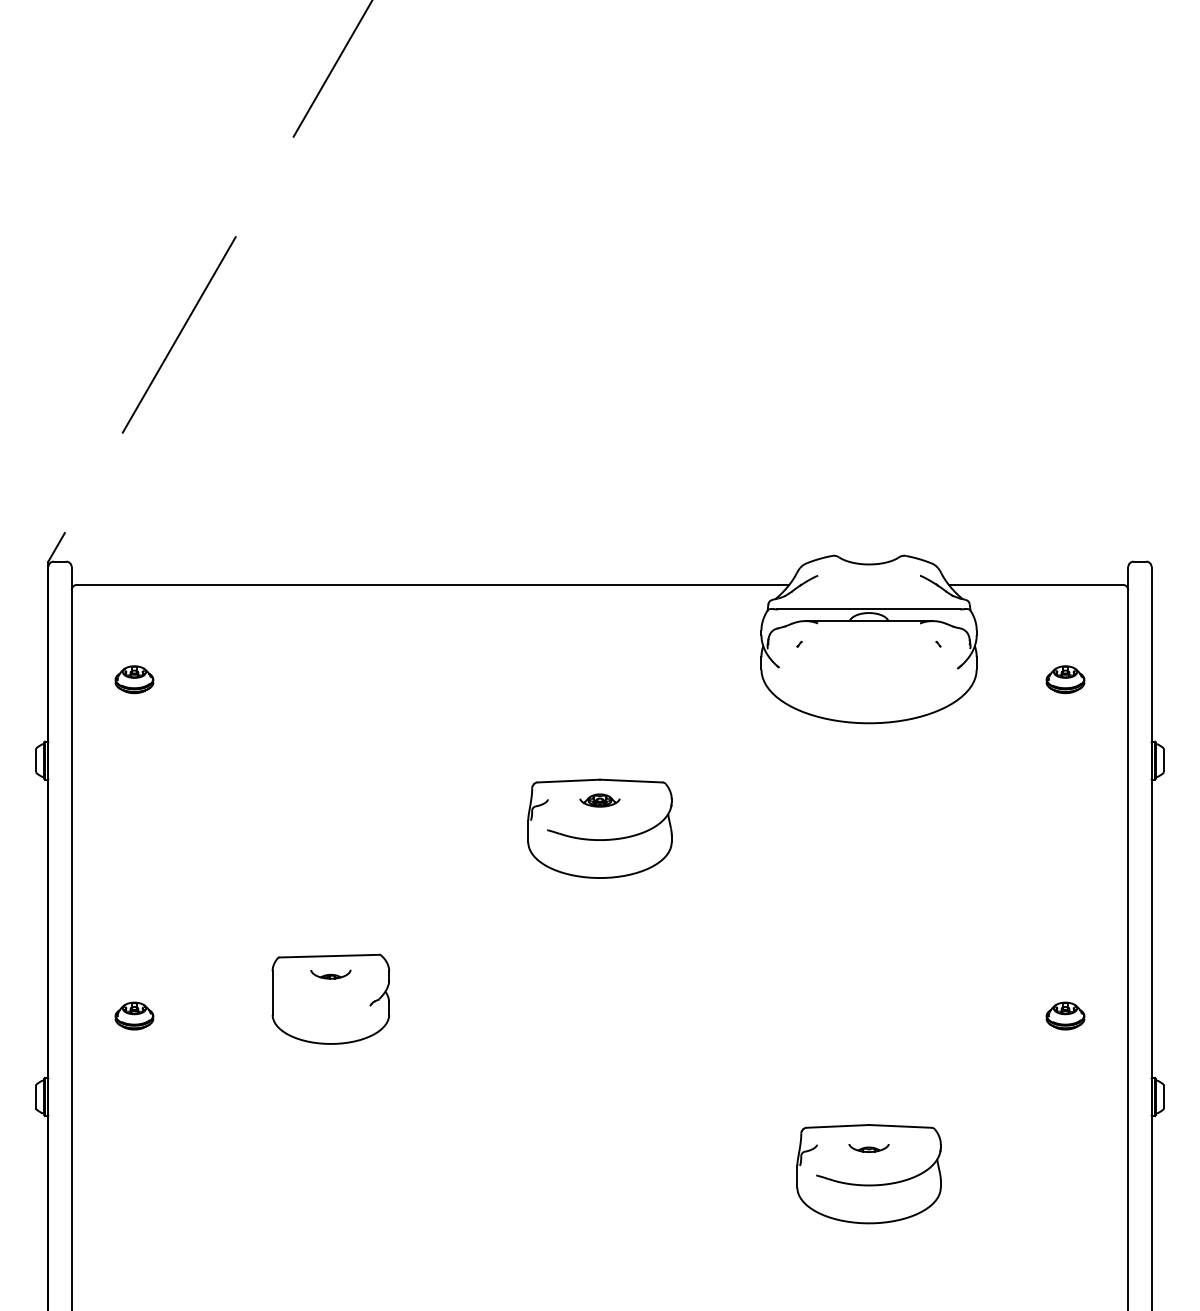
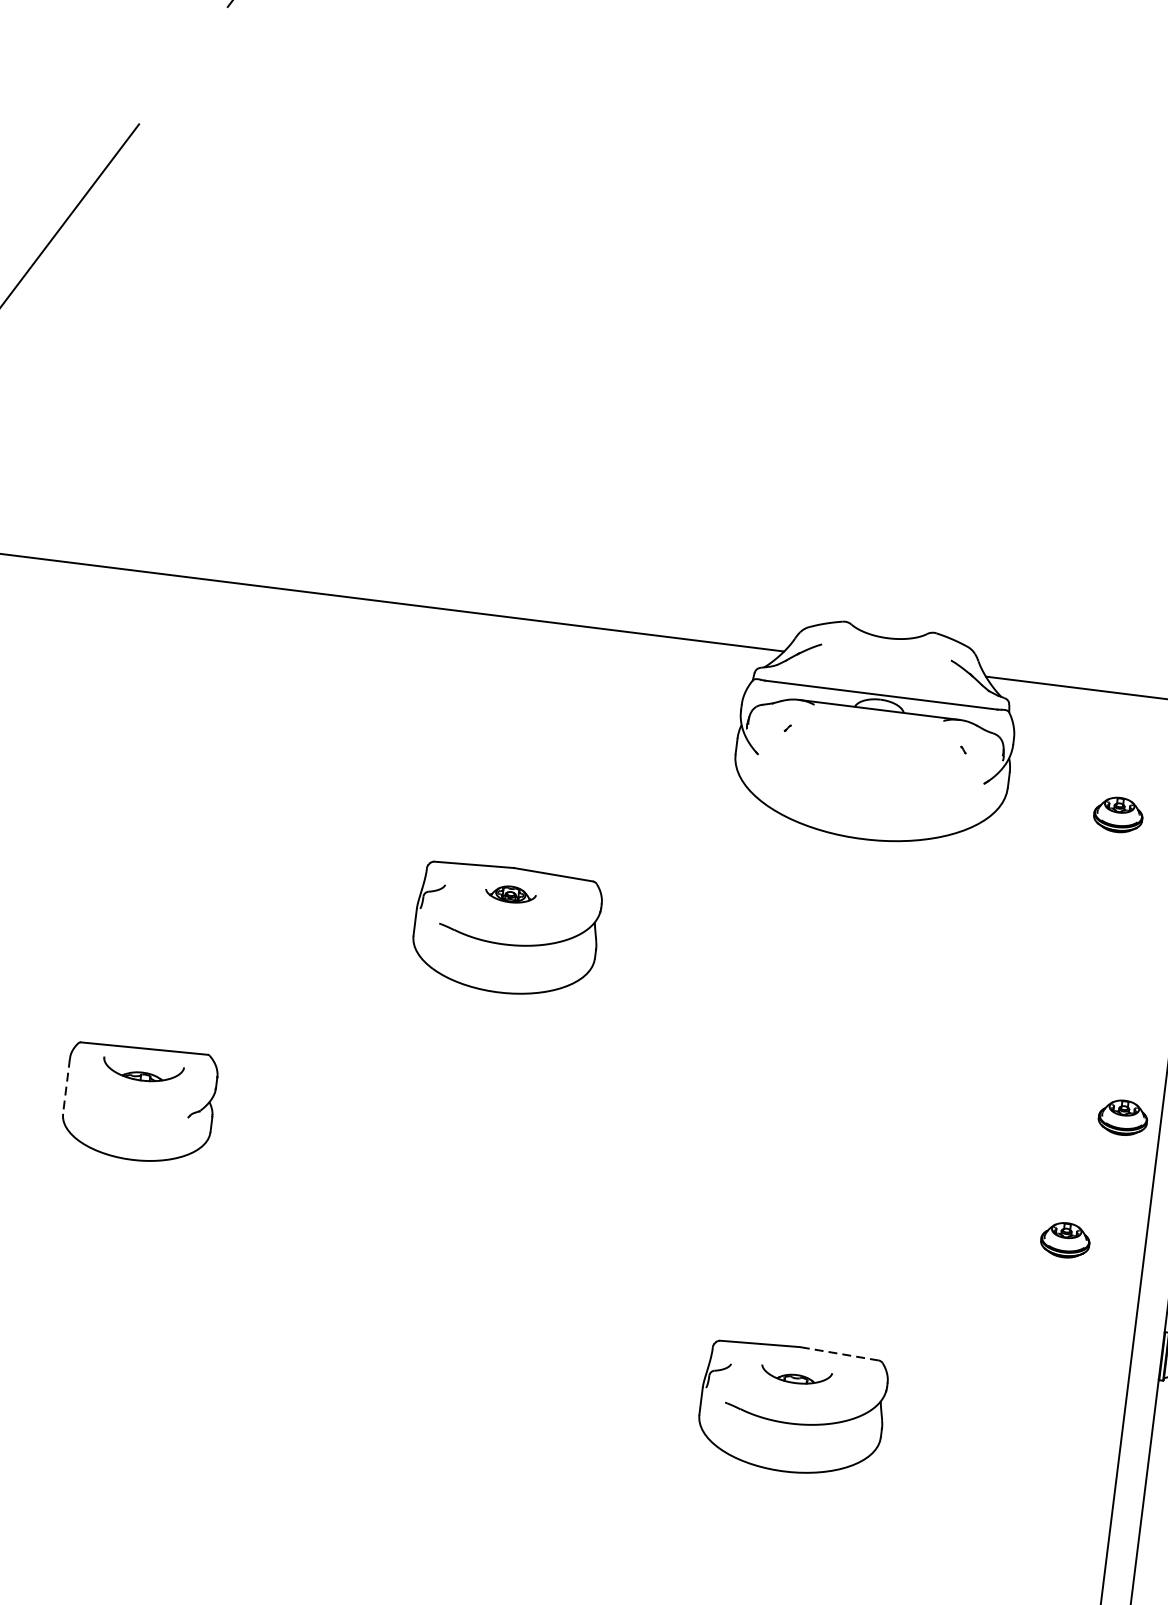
part: (1098, 914) -> (1123, 1117), added
part: (330, 974) -> (142, 1071), size x1.6
line: (272, 993) -> (66, 1086), solid -> dashed
line: (899, 1126) -> (838, 1353), solid -> dashed
part: (868, 1148) -> (795, 1376), size x1.4

